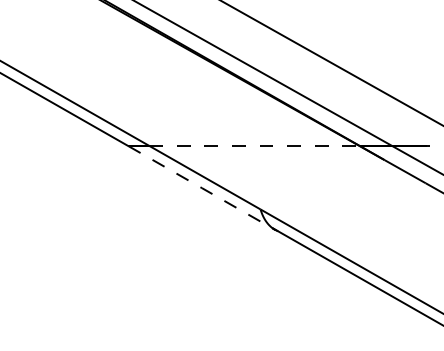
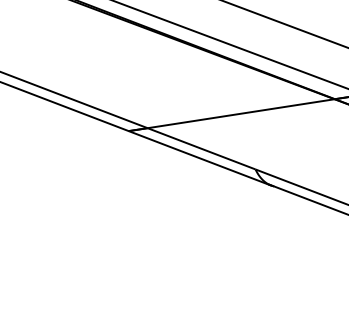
line: (254, 145) -> (241, 113), dashed -> solid
line: (202, 188) -> (200, 158), dashed -> solid

